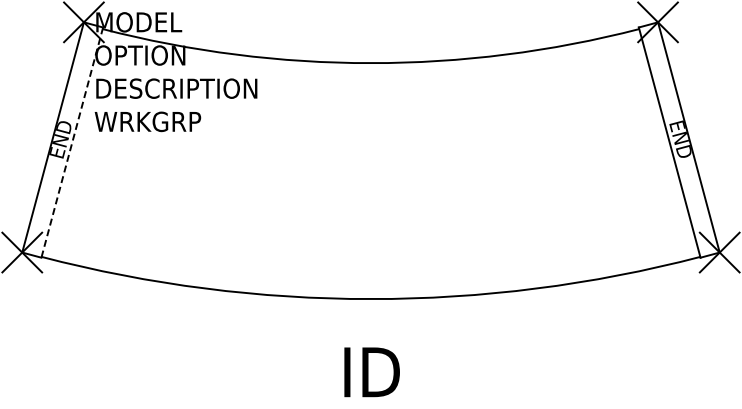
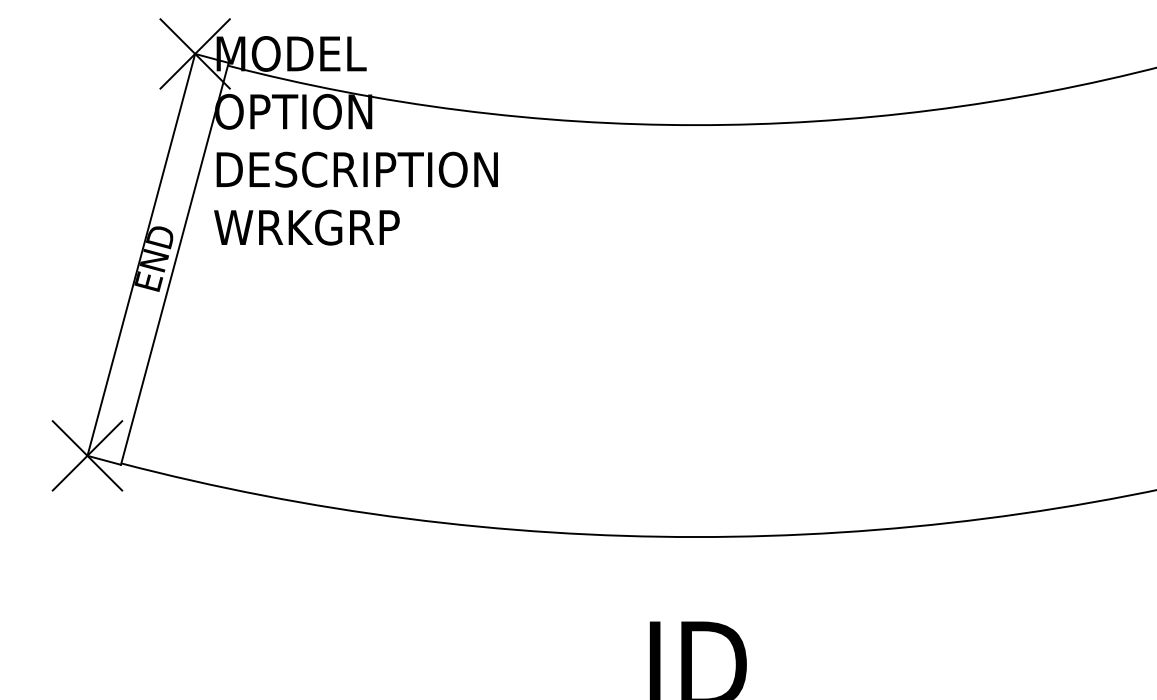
line: (72, 143) -> (175, 265), dashed -> solid

